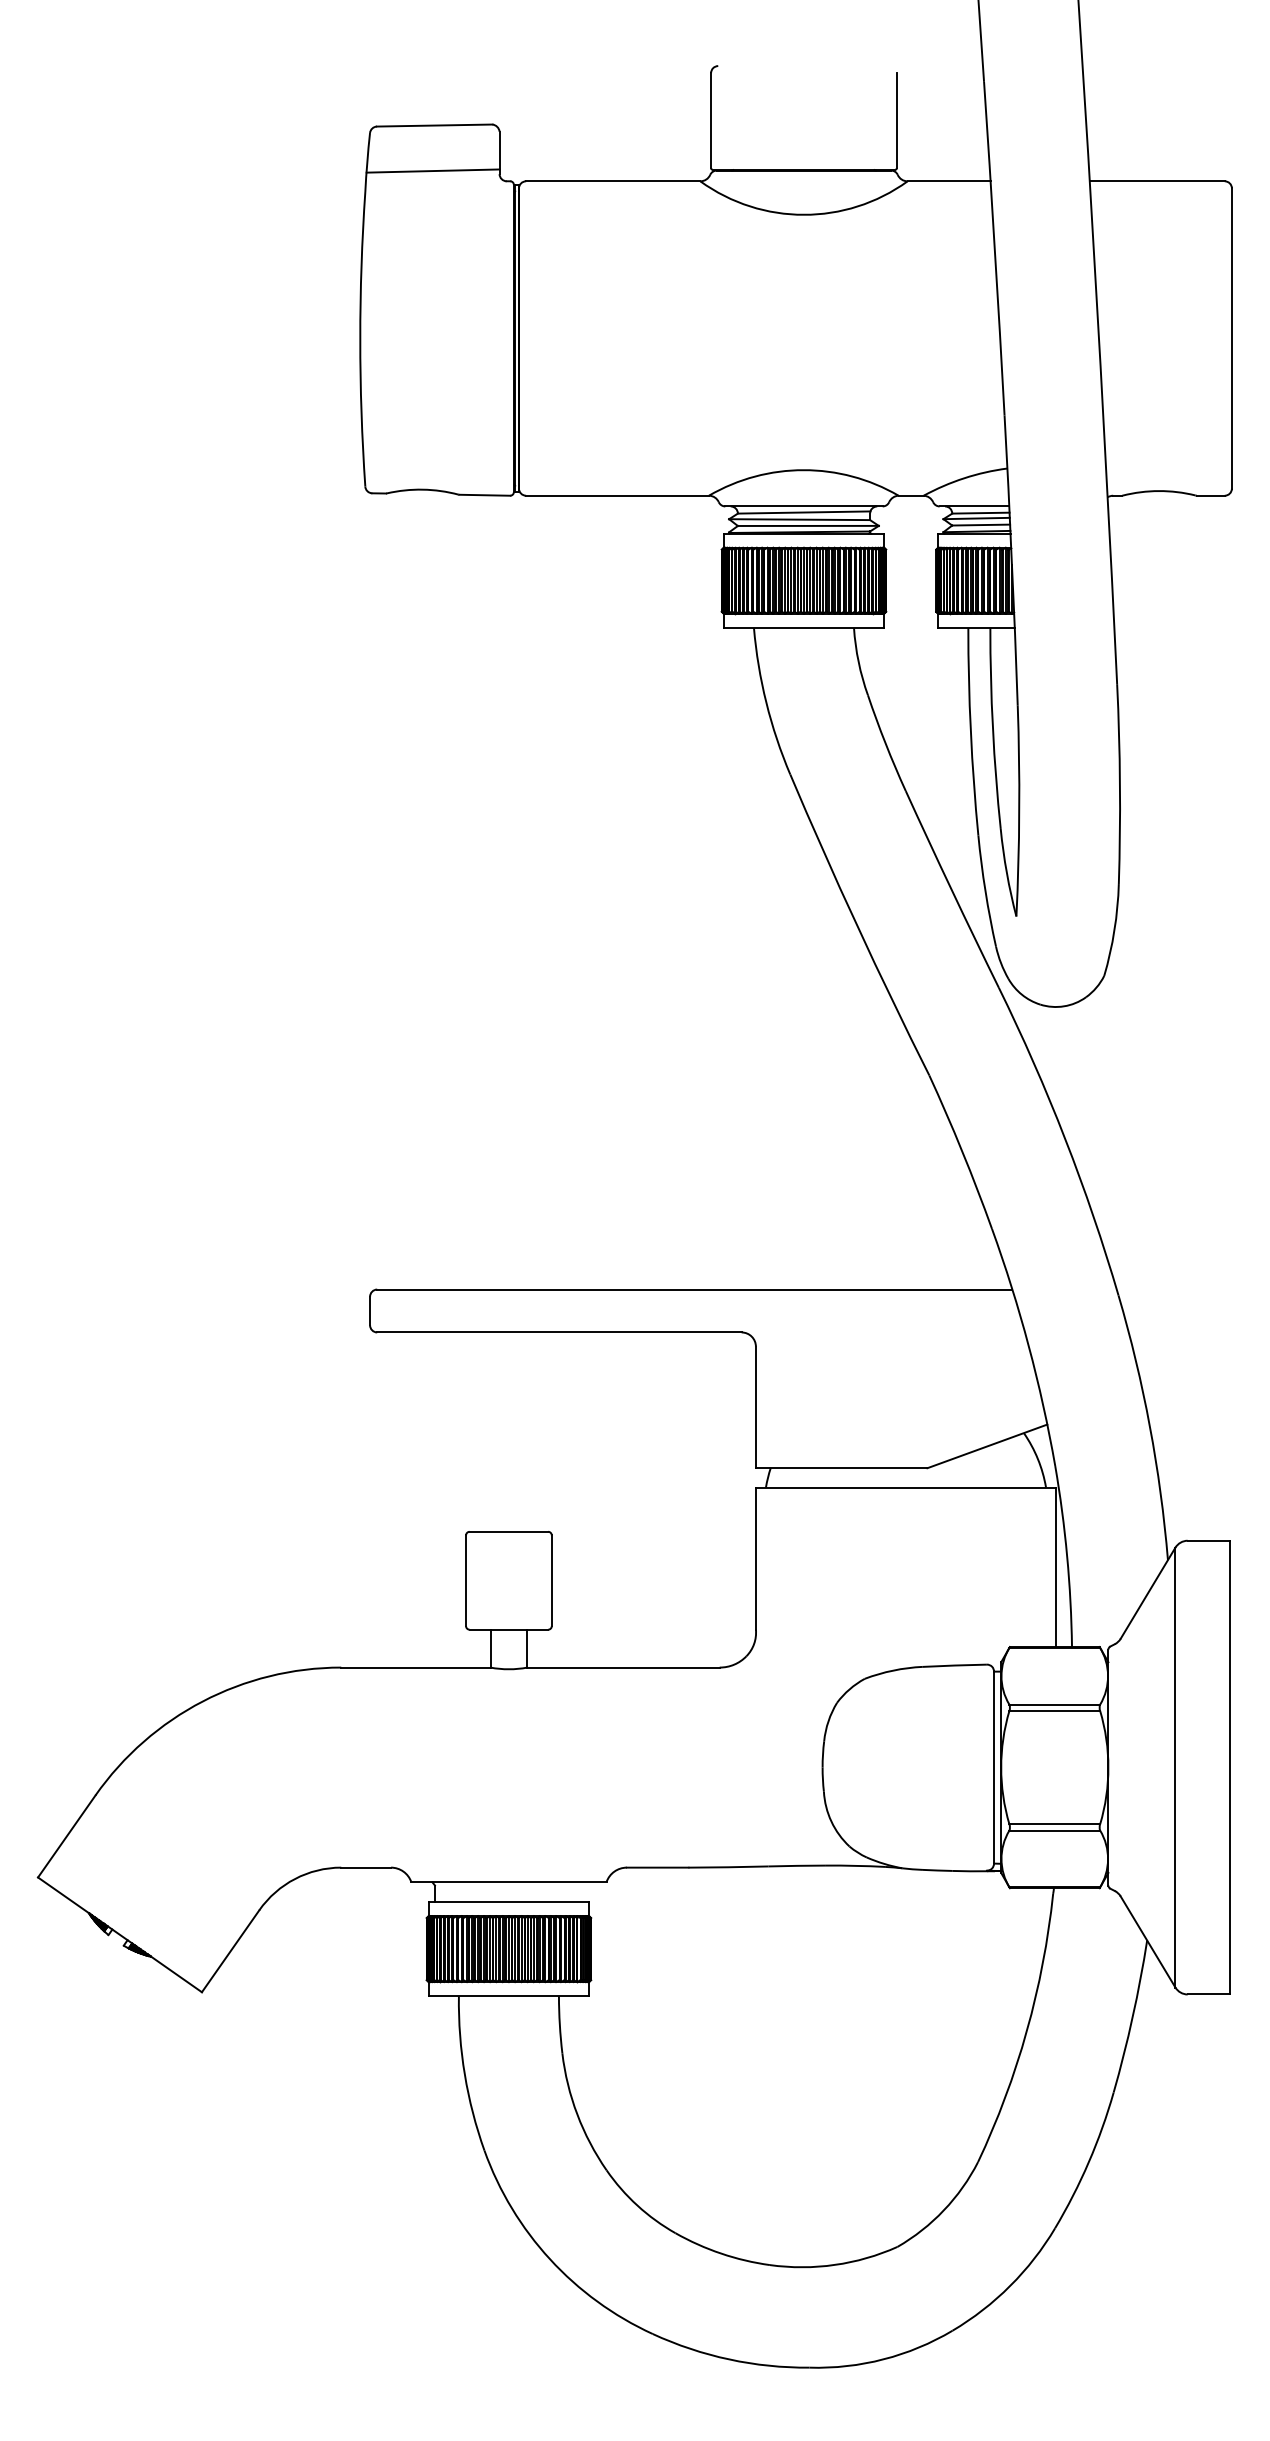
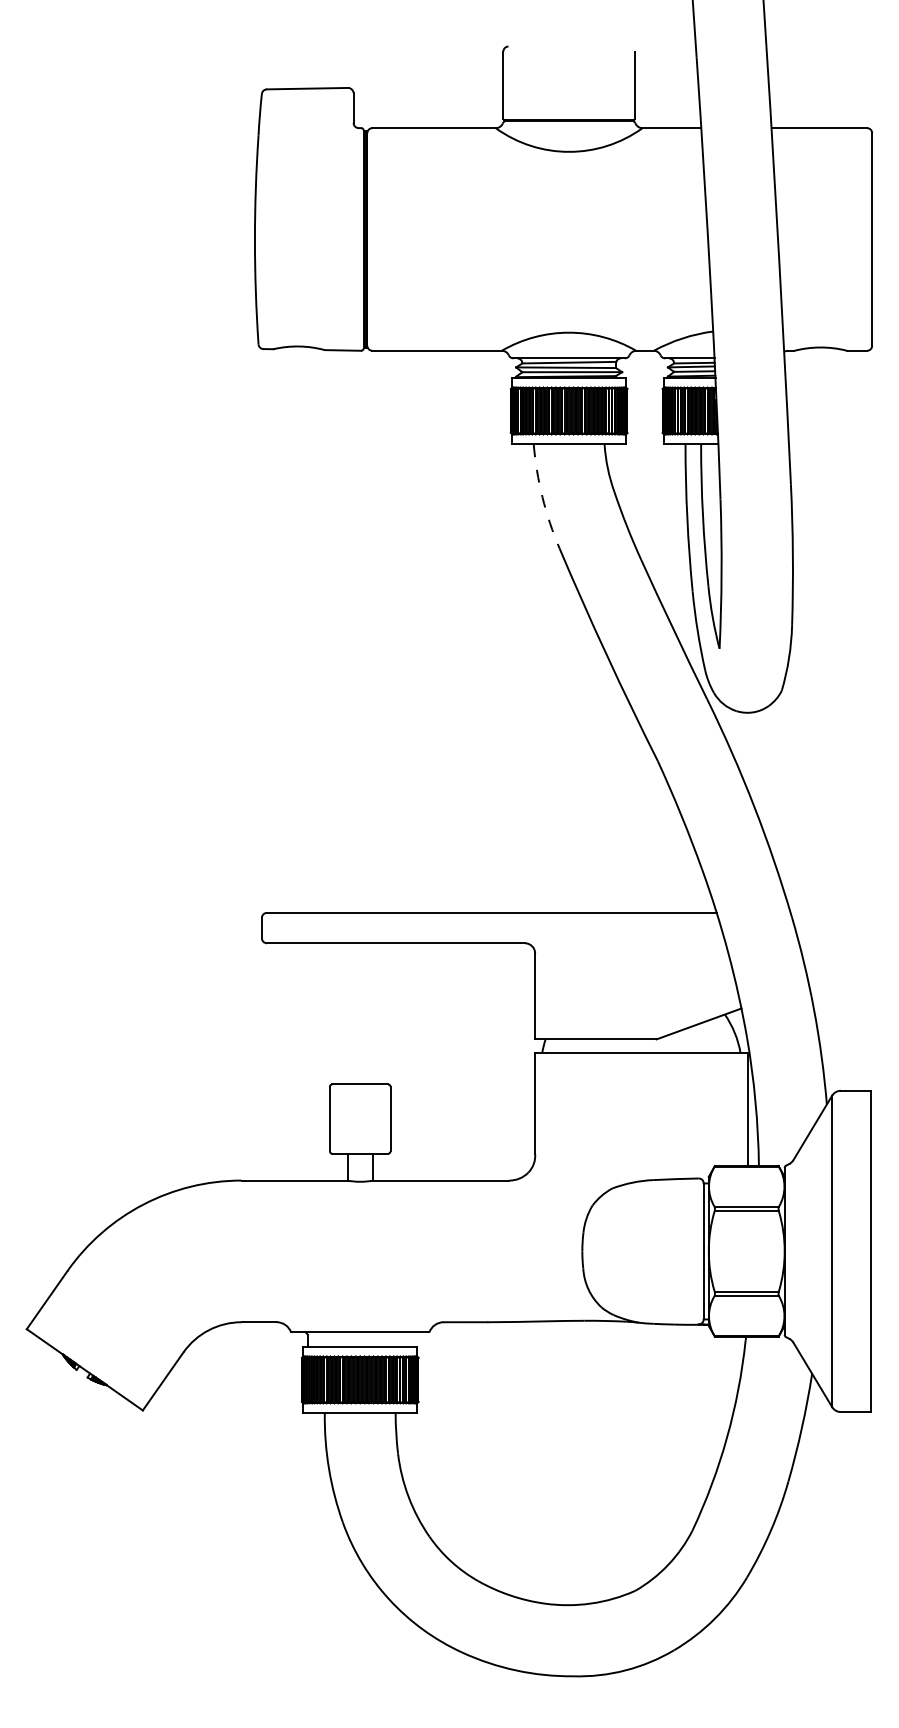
line: (432, 170) -> (306, 120), removed
arc: (766, 702) -> (542, 497), solid -> dashed

